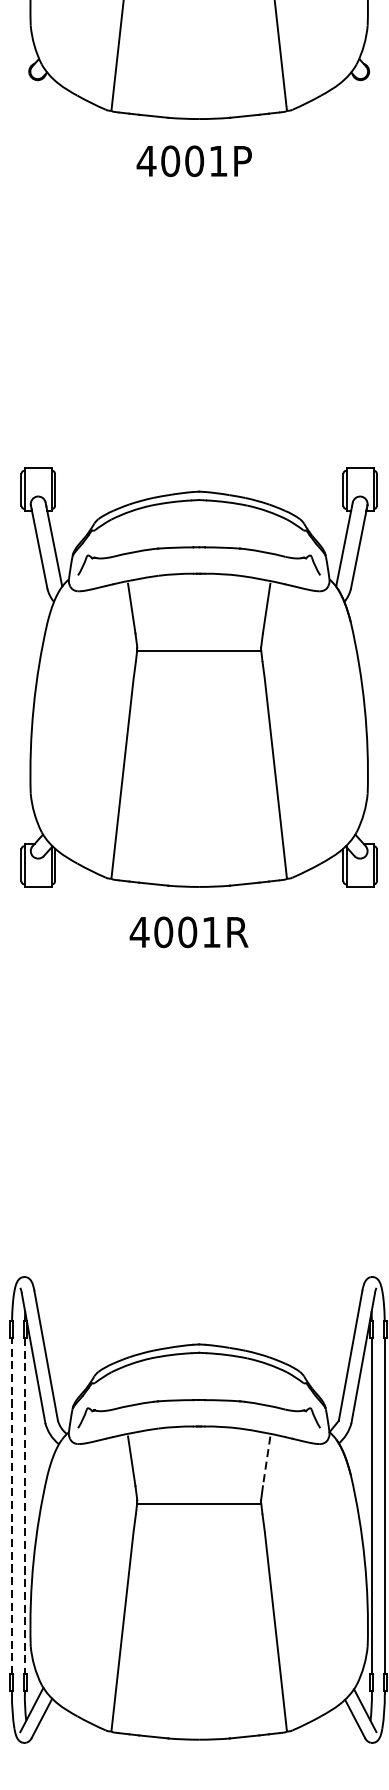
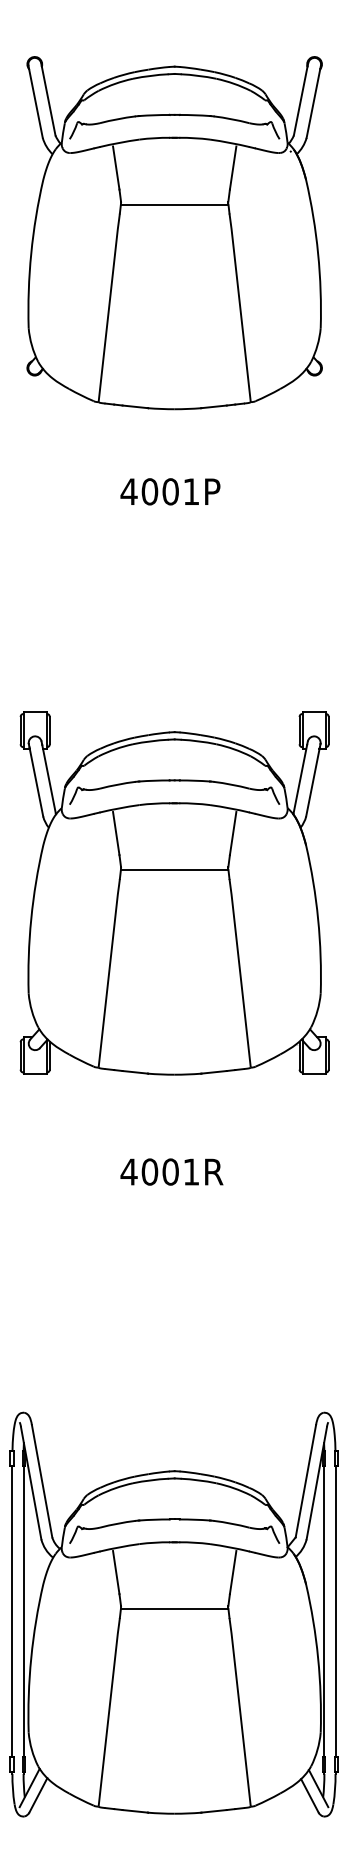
text: (194, 160) -> (170, 491), moved
text: (188, 931) -> (171, 1171), moved
line: (267, 1461) -> (233, 1572), dashed -> solid
line: (12, 1506) -> (12, 1611), dashed -> solid
line: (24, 1506) -> (23, 1611), dashed -> solid

